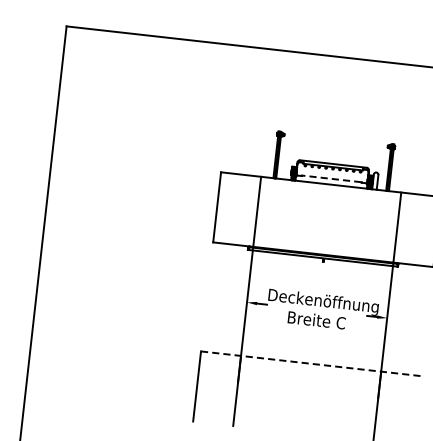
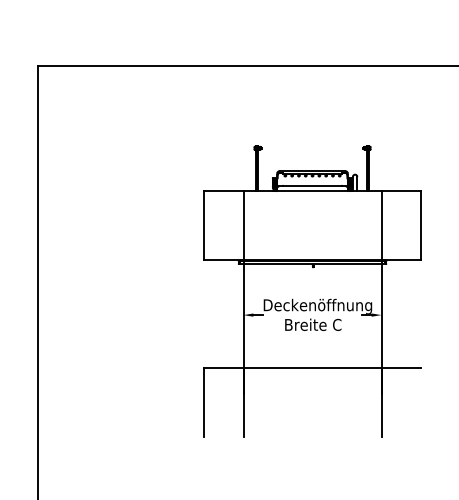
line: (331, 178) -> (312, 185), dashed -> solid
line: (312, 363) -> (313, 367), dashed -> solid

